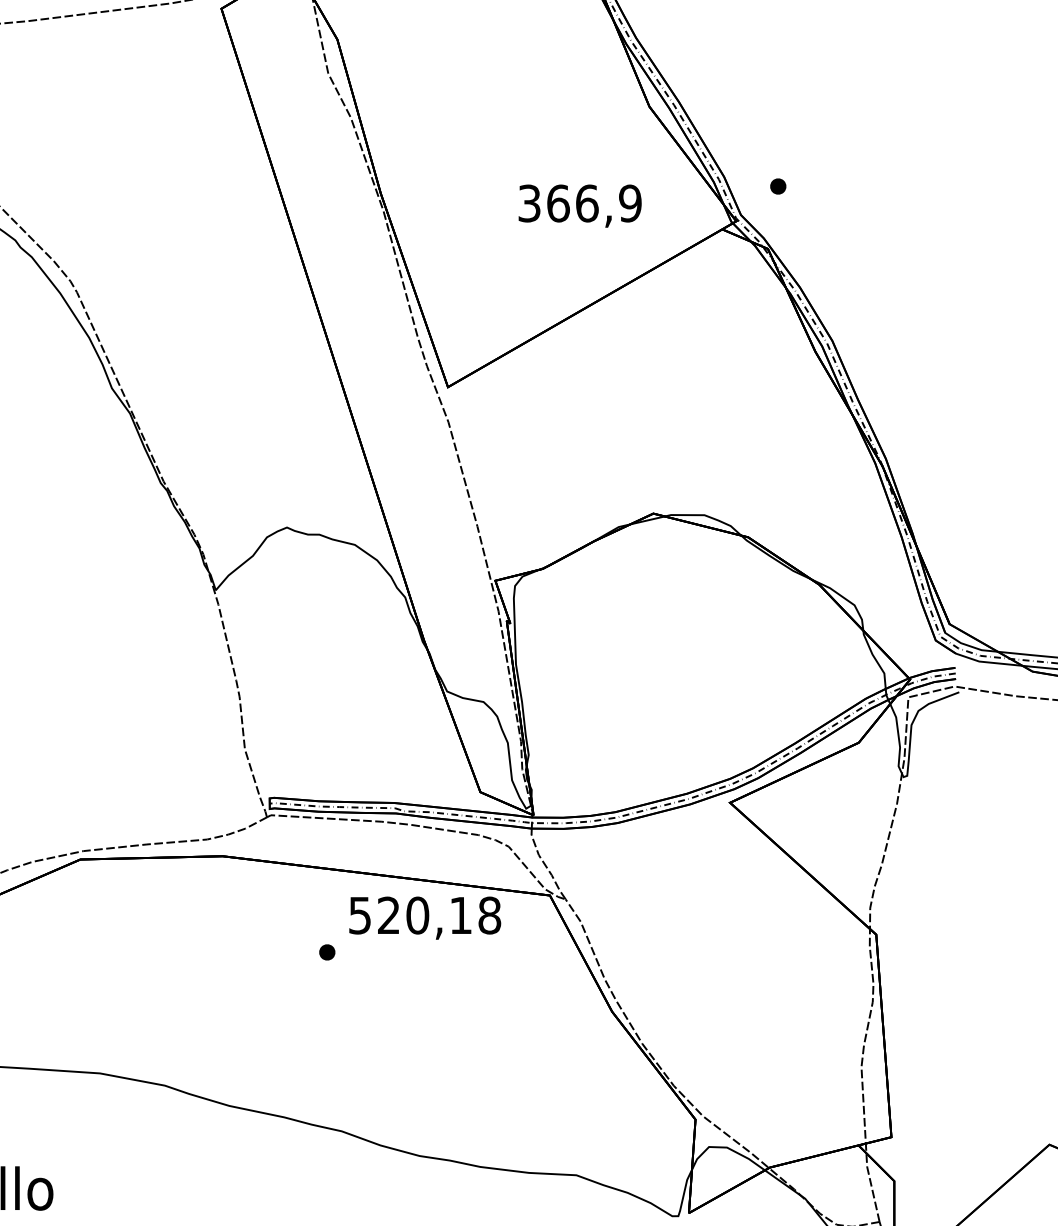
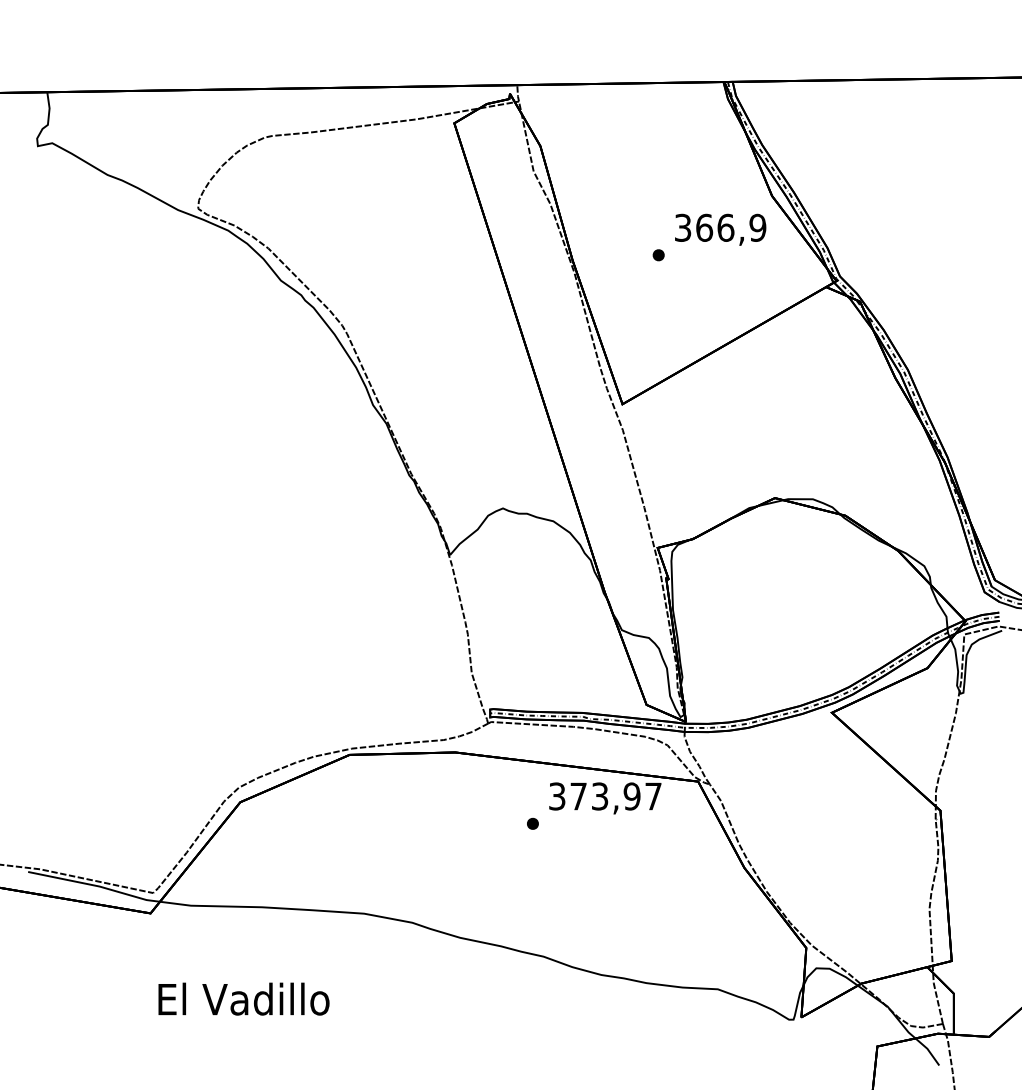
part: (777, 186) -> (658, 255), moved
text: (579, 205) -> (720, 229), moved
text: (425, 915) -> (605, 796), 520,18 -> 373,97

